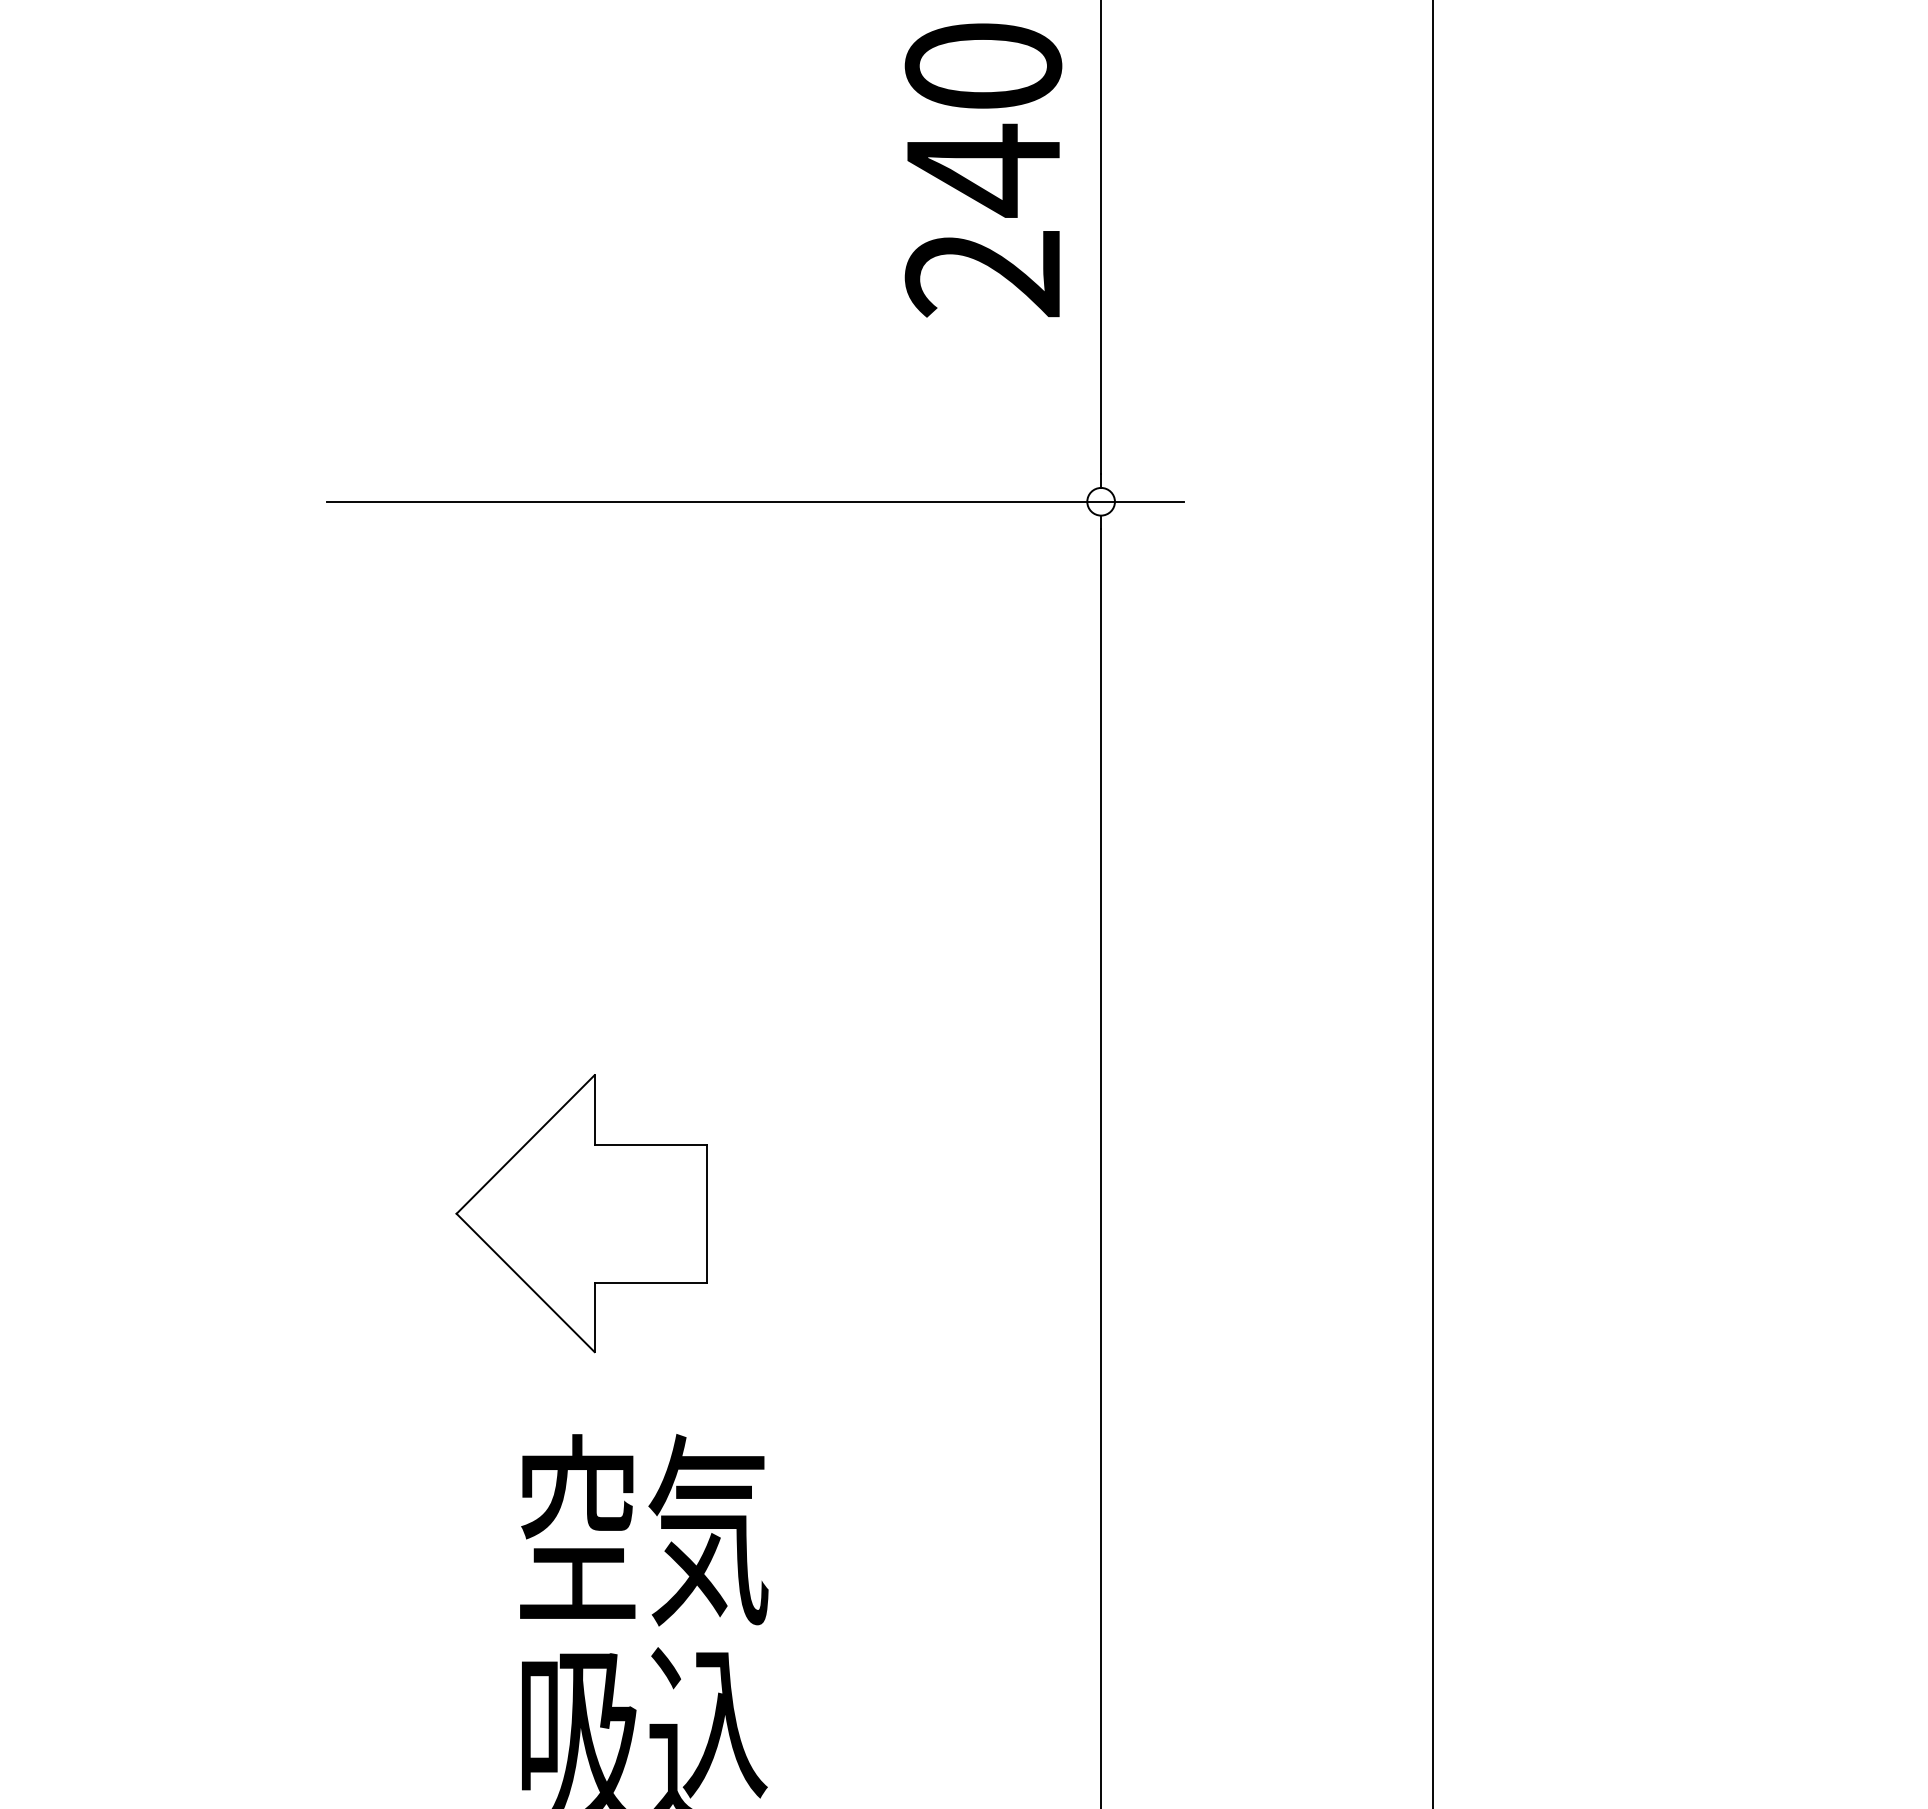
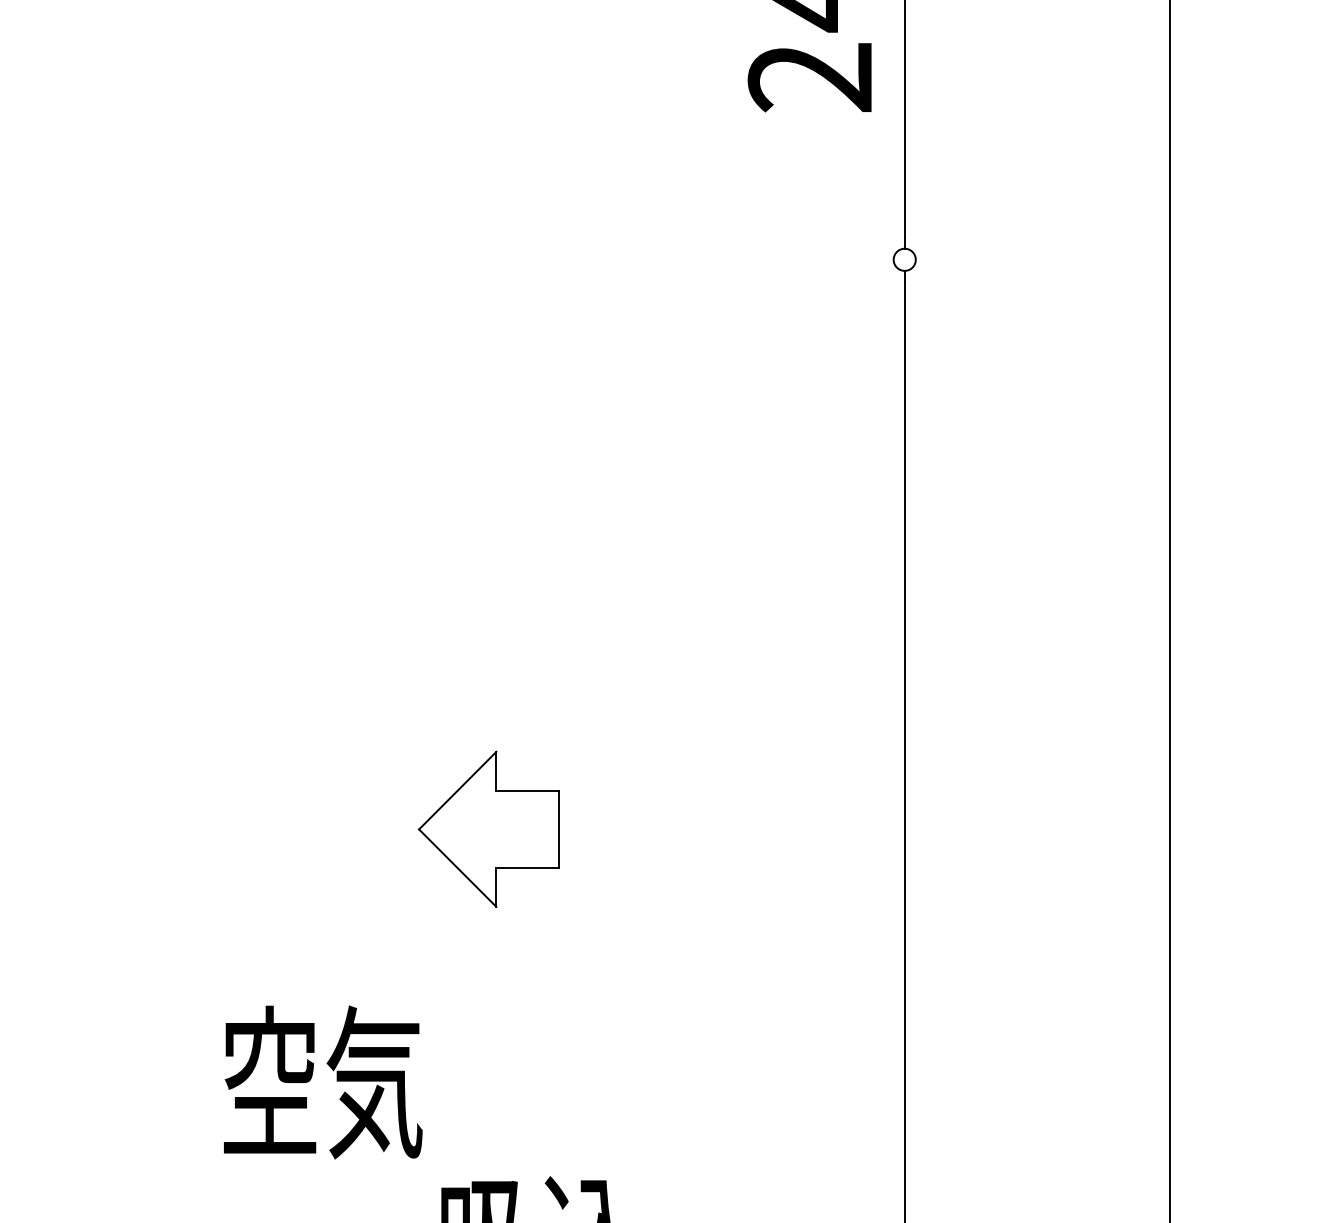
line: (755, 501) -> (628, 259), removed
part: (581, 1213) -> (489, 829), size x0.7
text: (644, 1530) -> (323, 1082), moved

